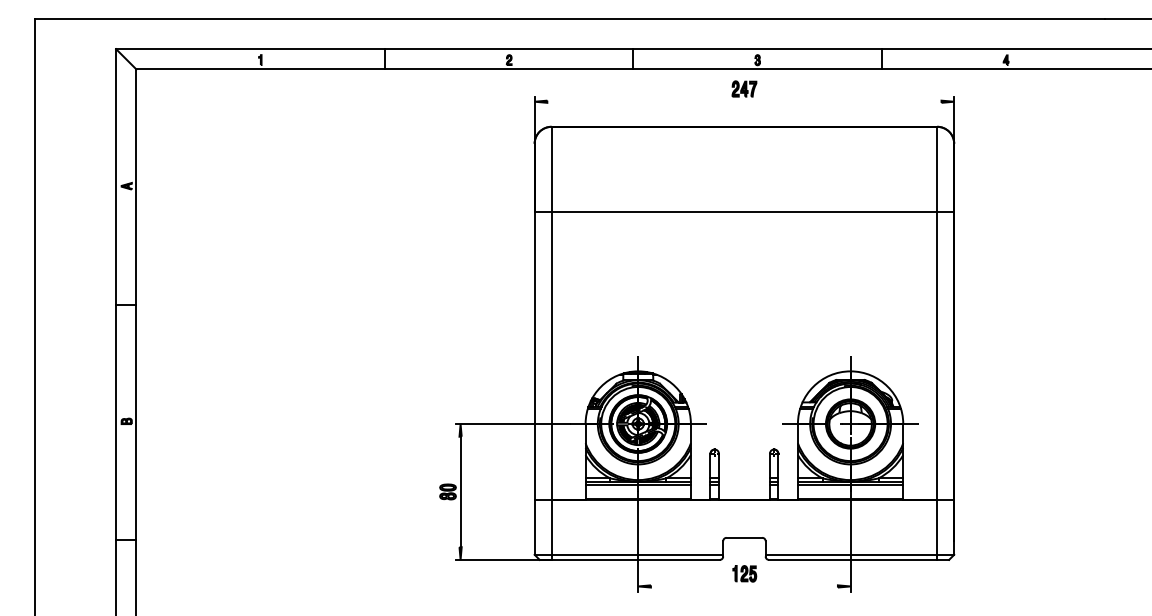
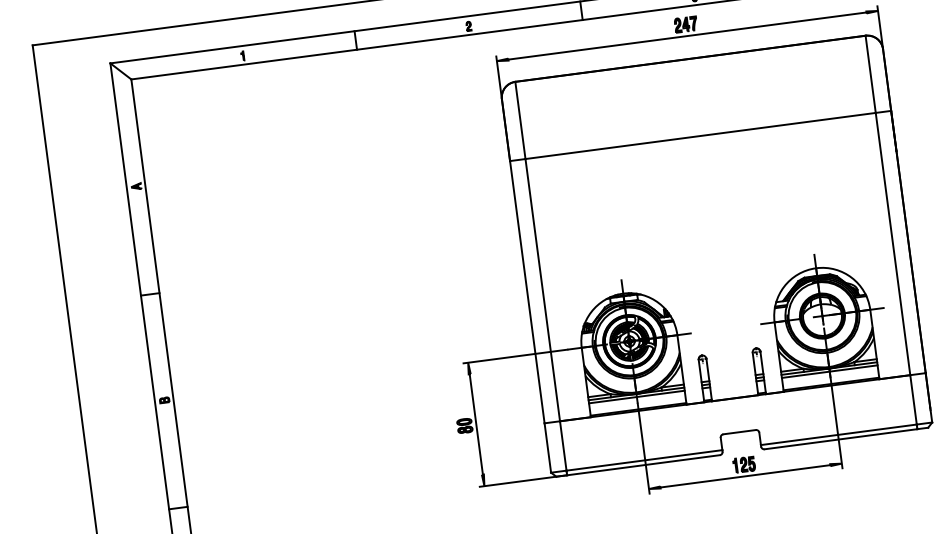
line: (744, 101) -> (687, 35), added
line: (743, 586) -> (744, 476), added

